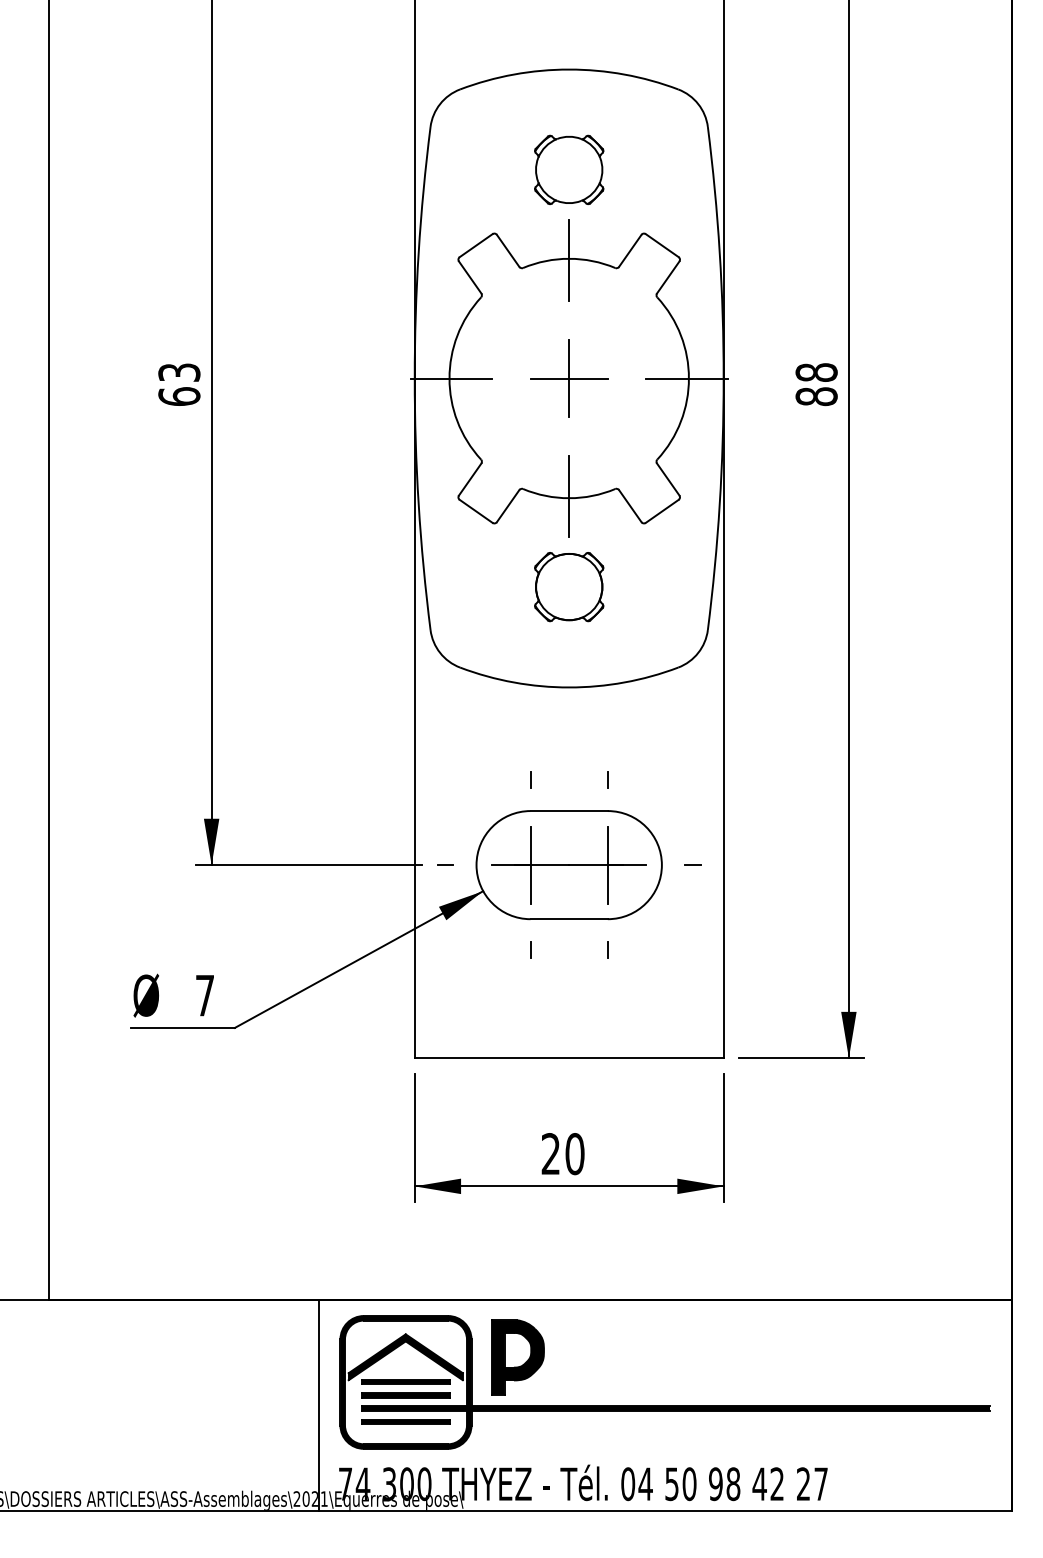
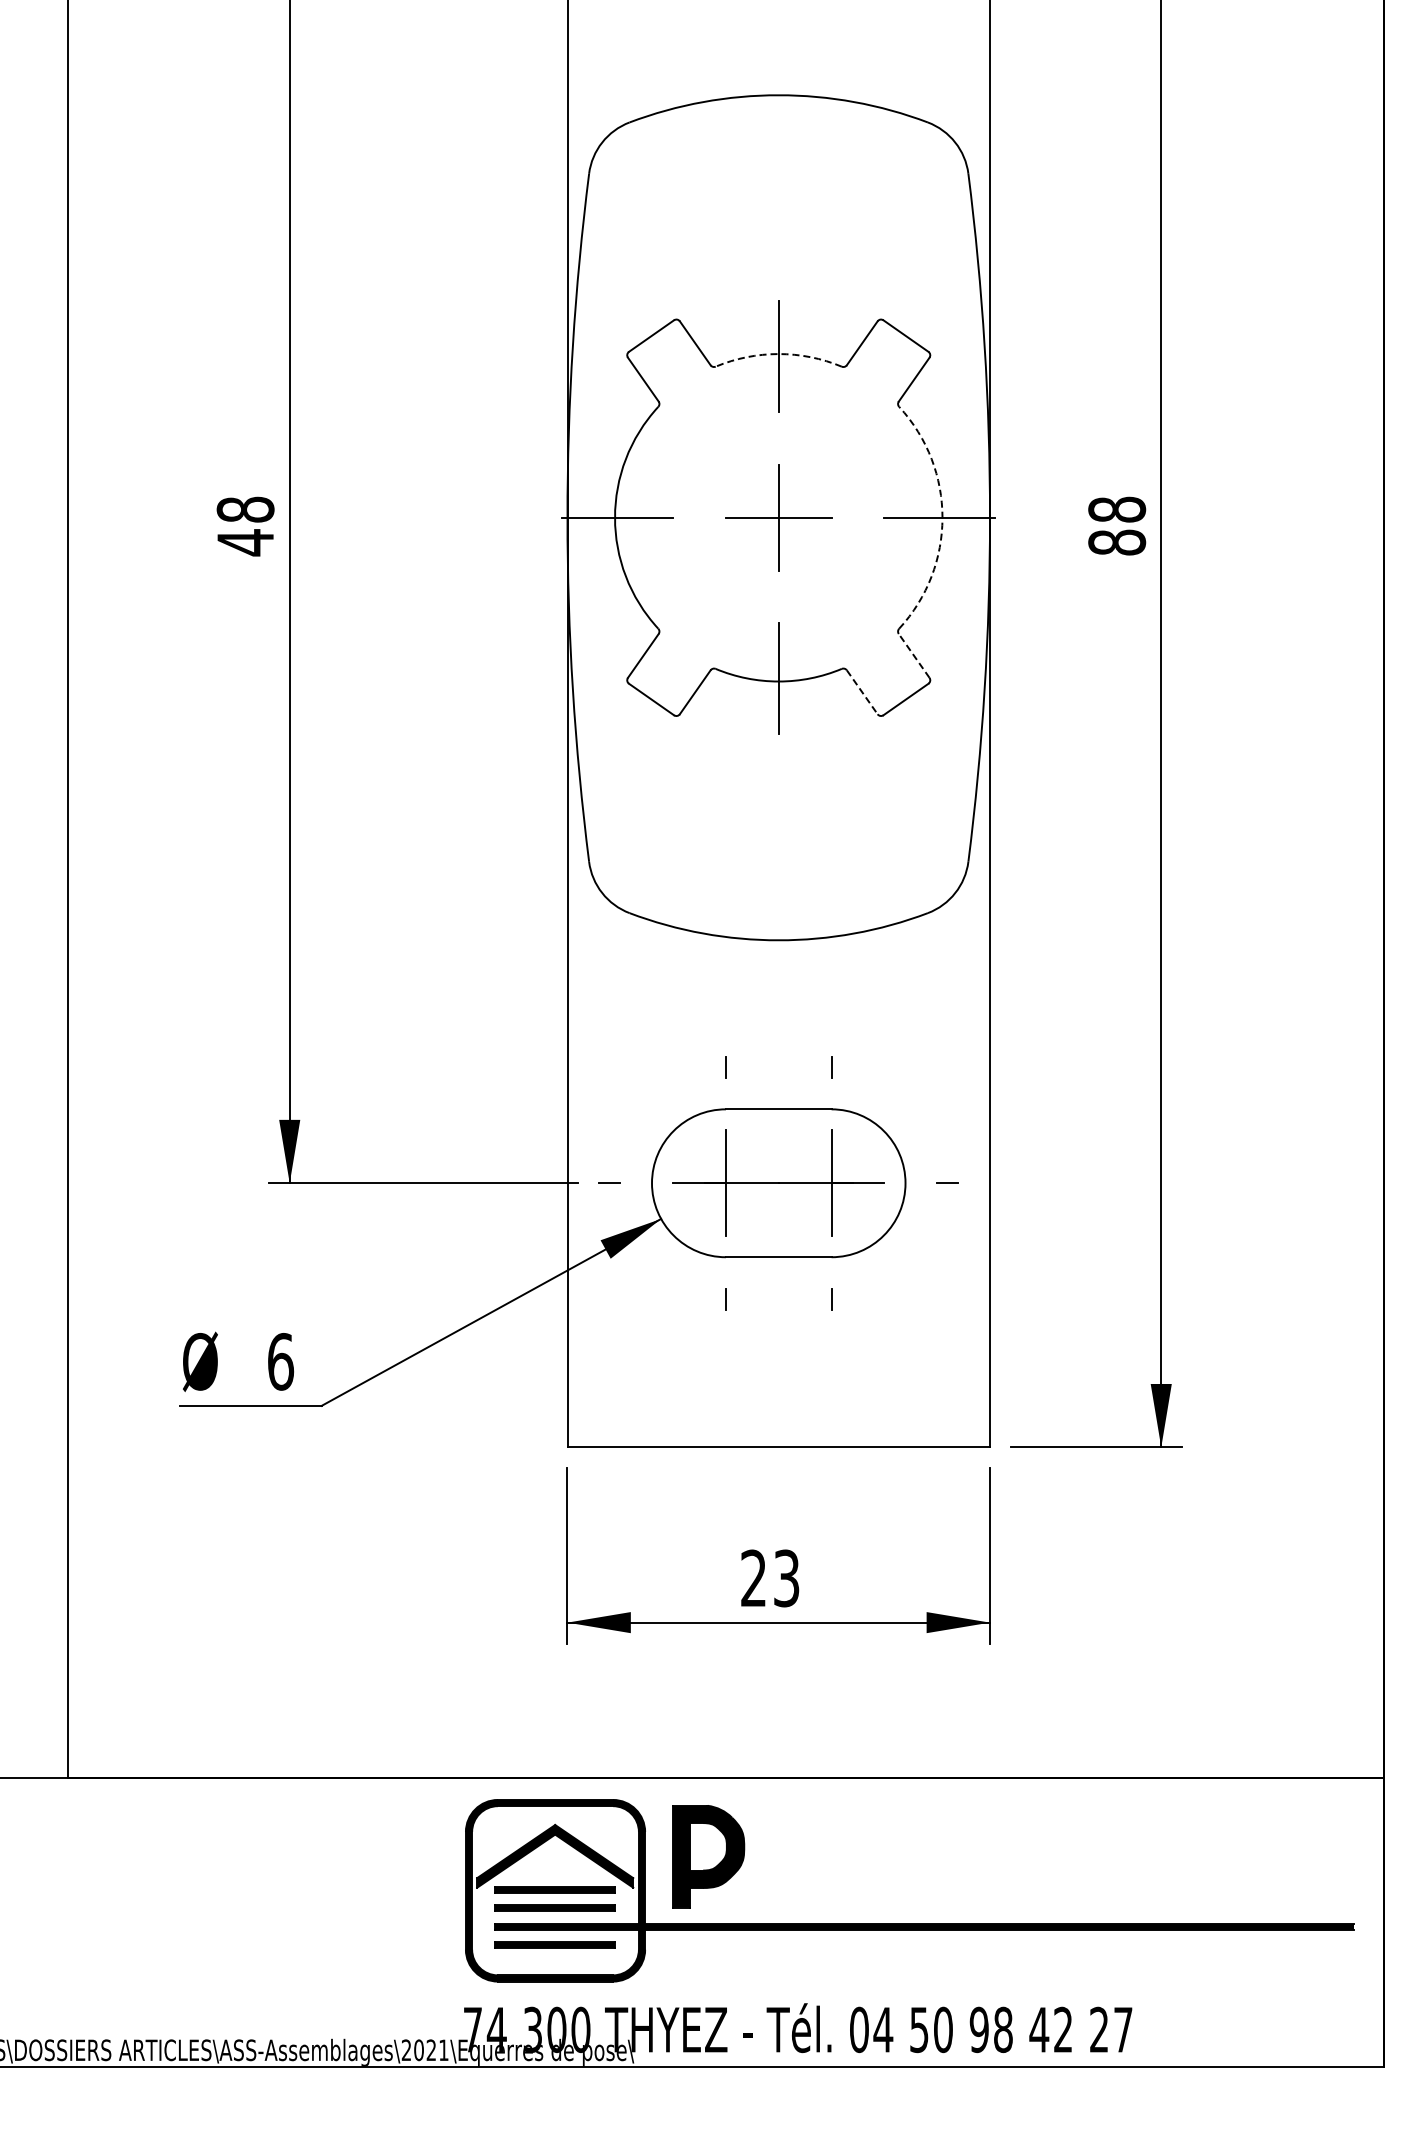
part: (569, 169) -> (778, 232), removed
arc: (569, 259) -> (778, 354), solid -> dashed
arc: (688, 378) -> (942, 517), solid -> dashed
text: (179, 384) -> (245, 526), 63 -> 48
line: (668, 479) -> (914, 655), solid -> dashed
line: (630, 506) -> (862, 692), solid -> dashed
part: (569, 586) -> (778, 802), removed
text: (205, 995) -> (281, 1361), 7 -> 6
text: (574, 1154) -> (786, 1578), 20 -> 23
line: (318, 1405) -> (436, 1922), removed

